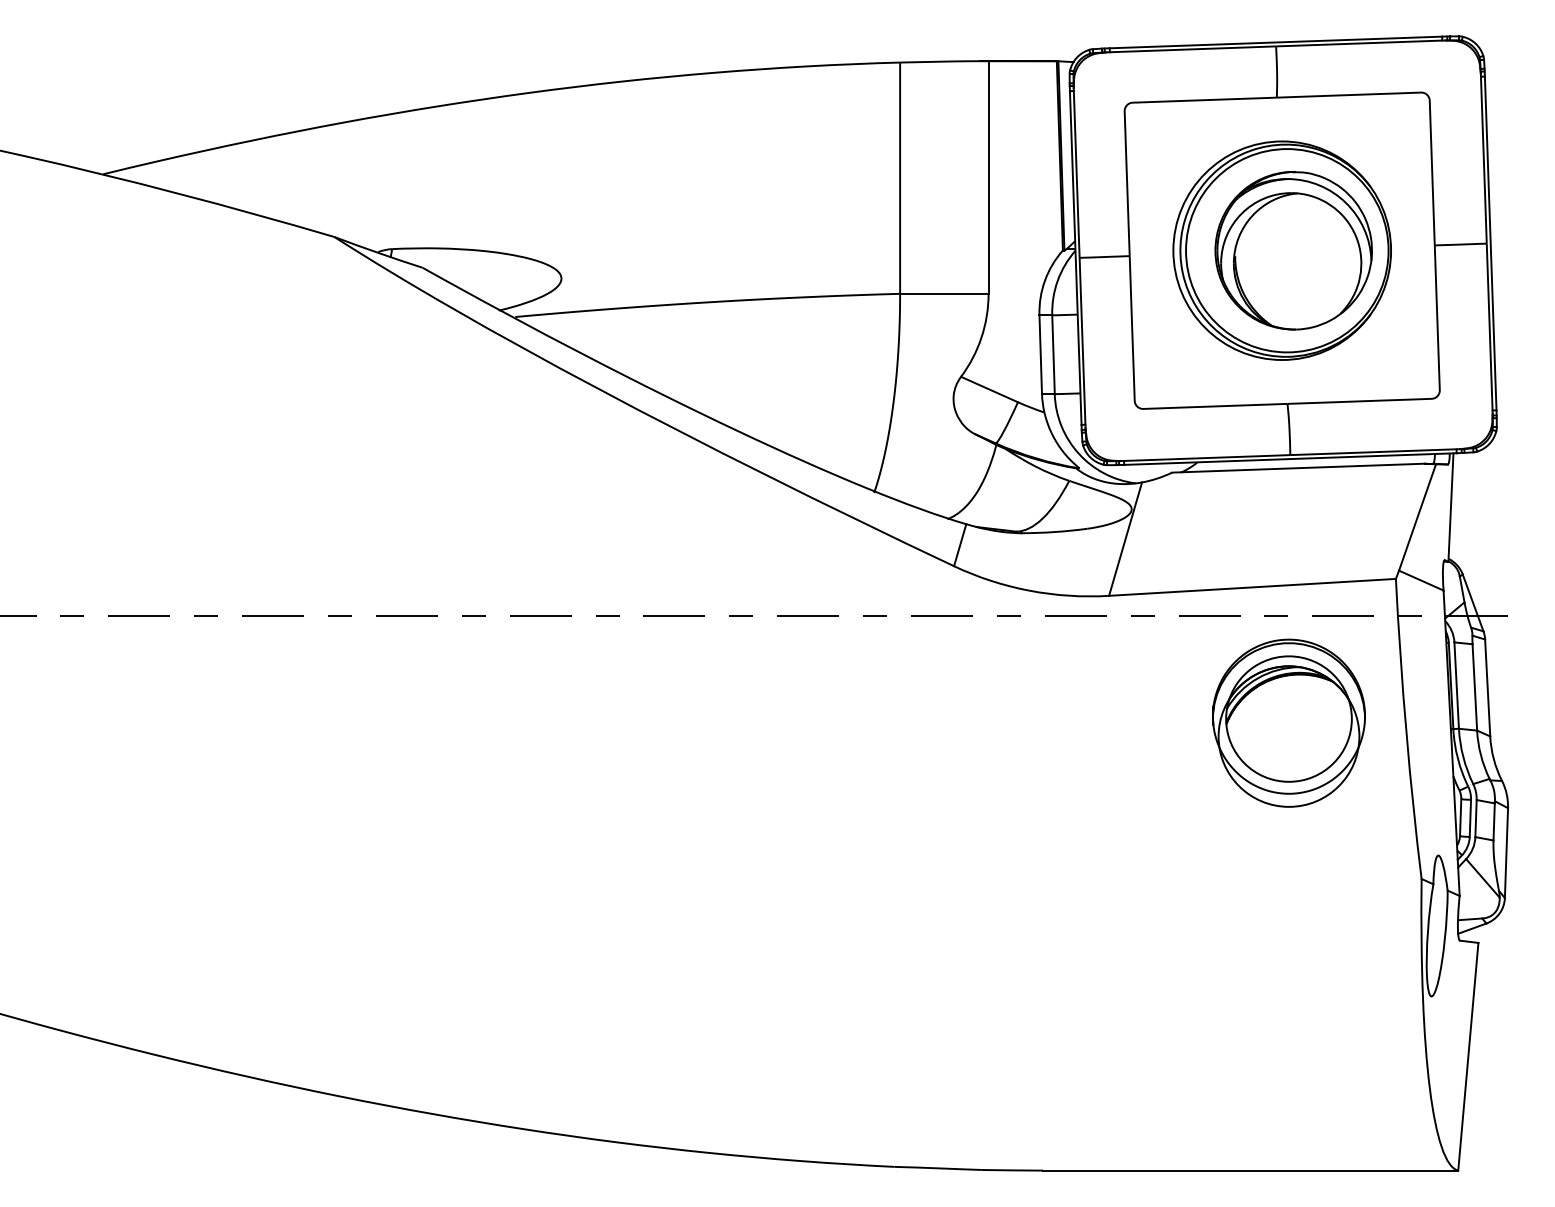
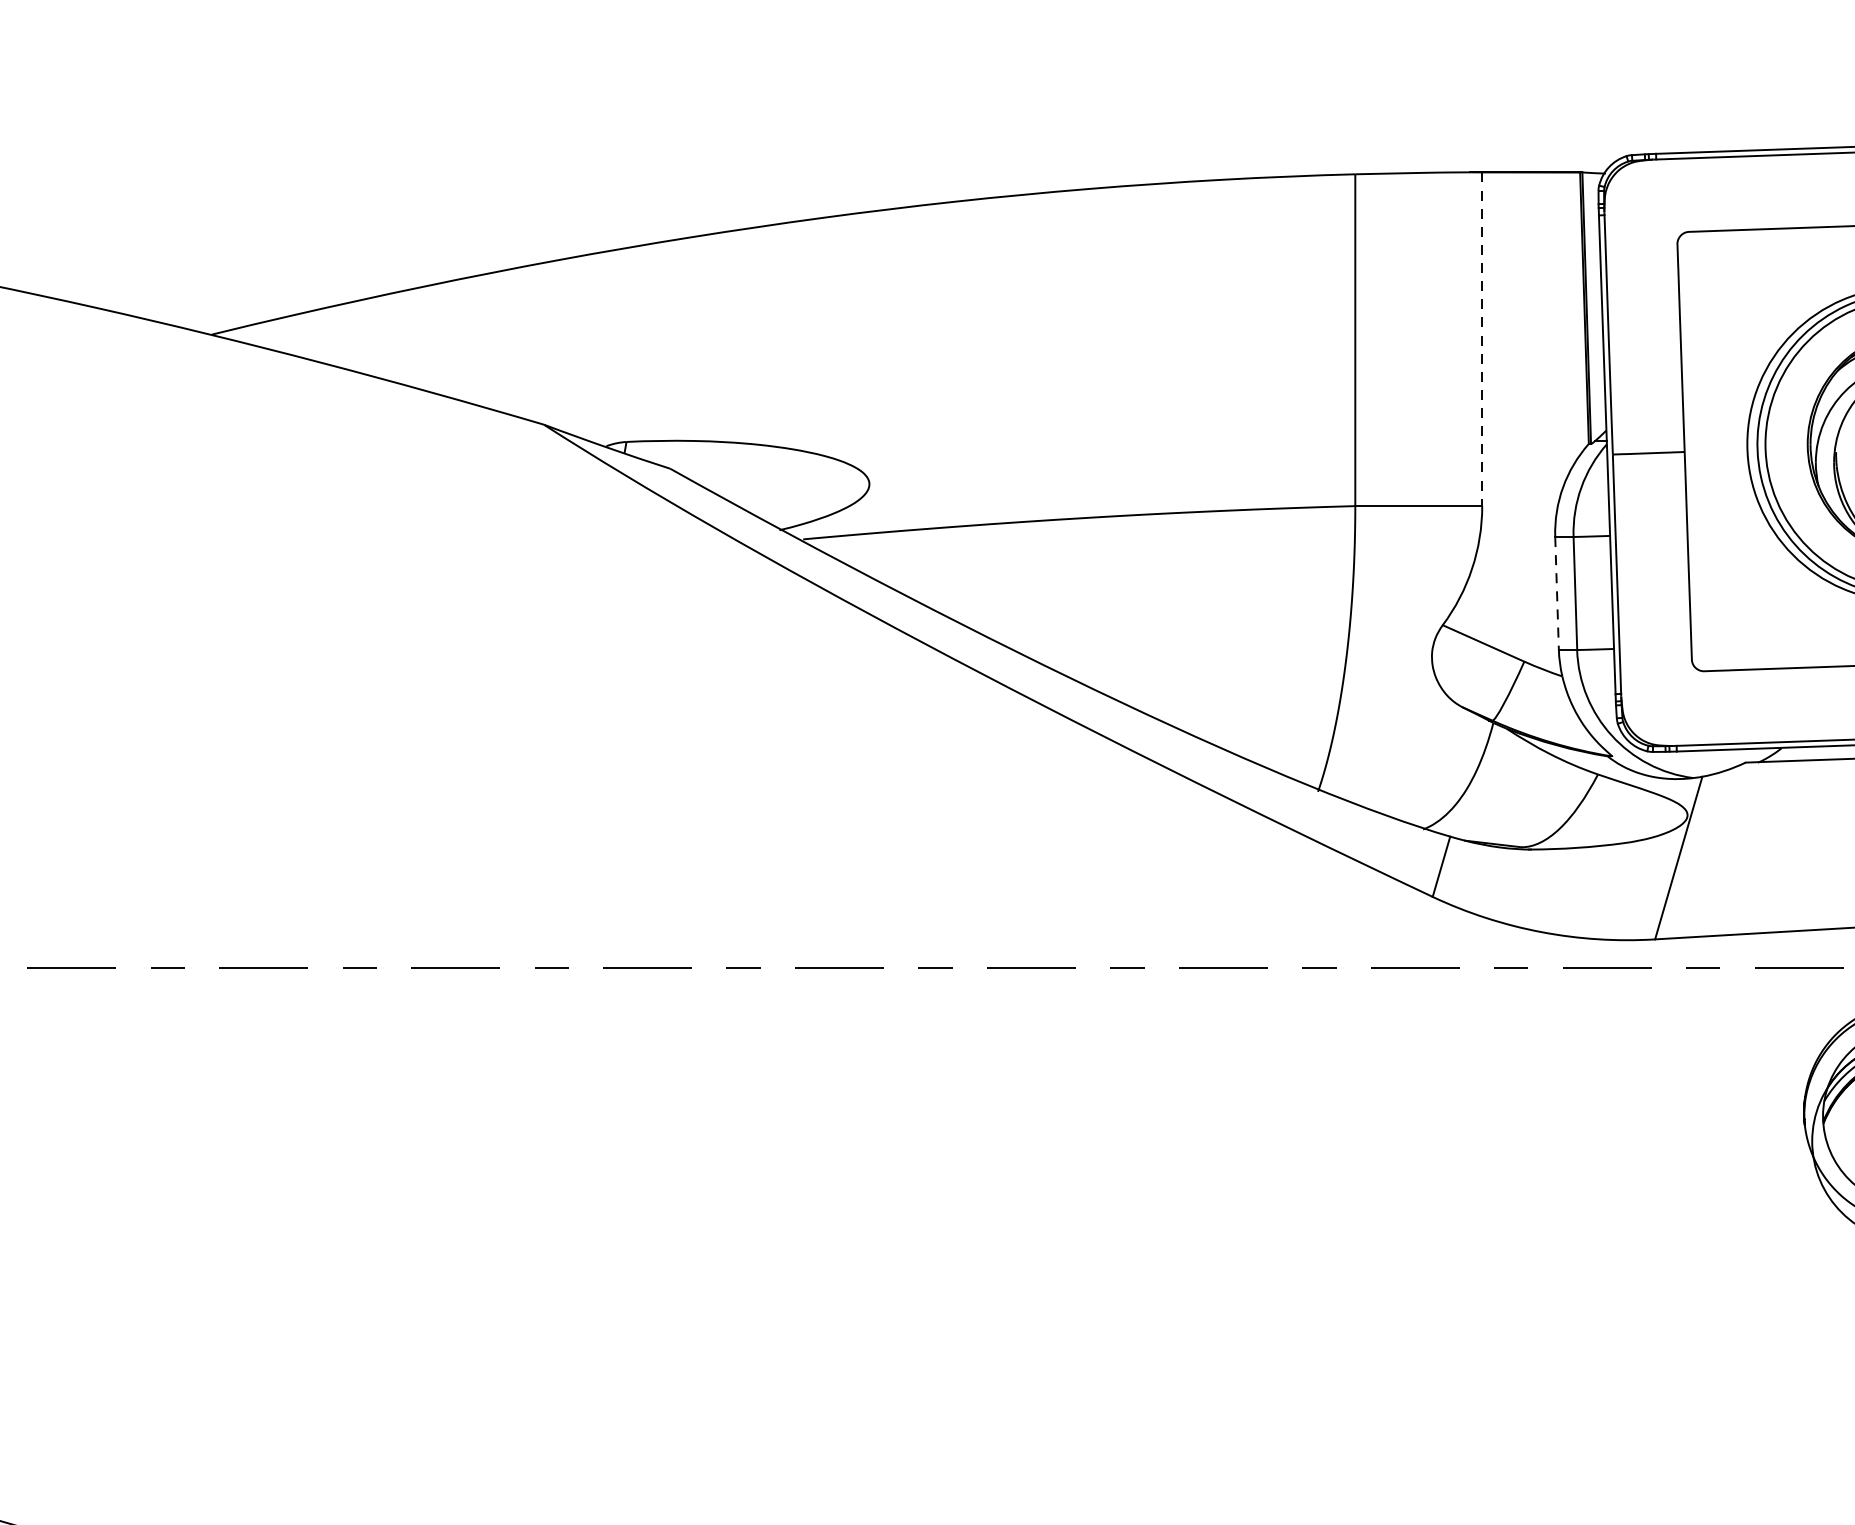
line: (988, 178) -> (1482, 340), solid -> dashed
line: (1040, 355) -> (1556, 594), solid -> dashed

